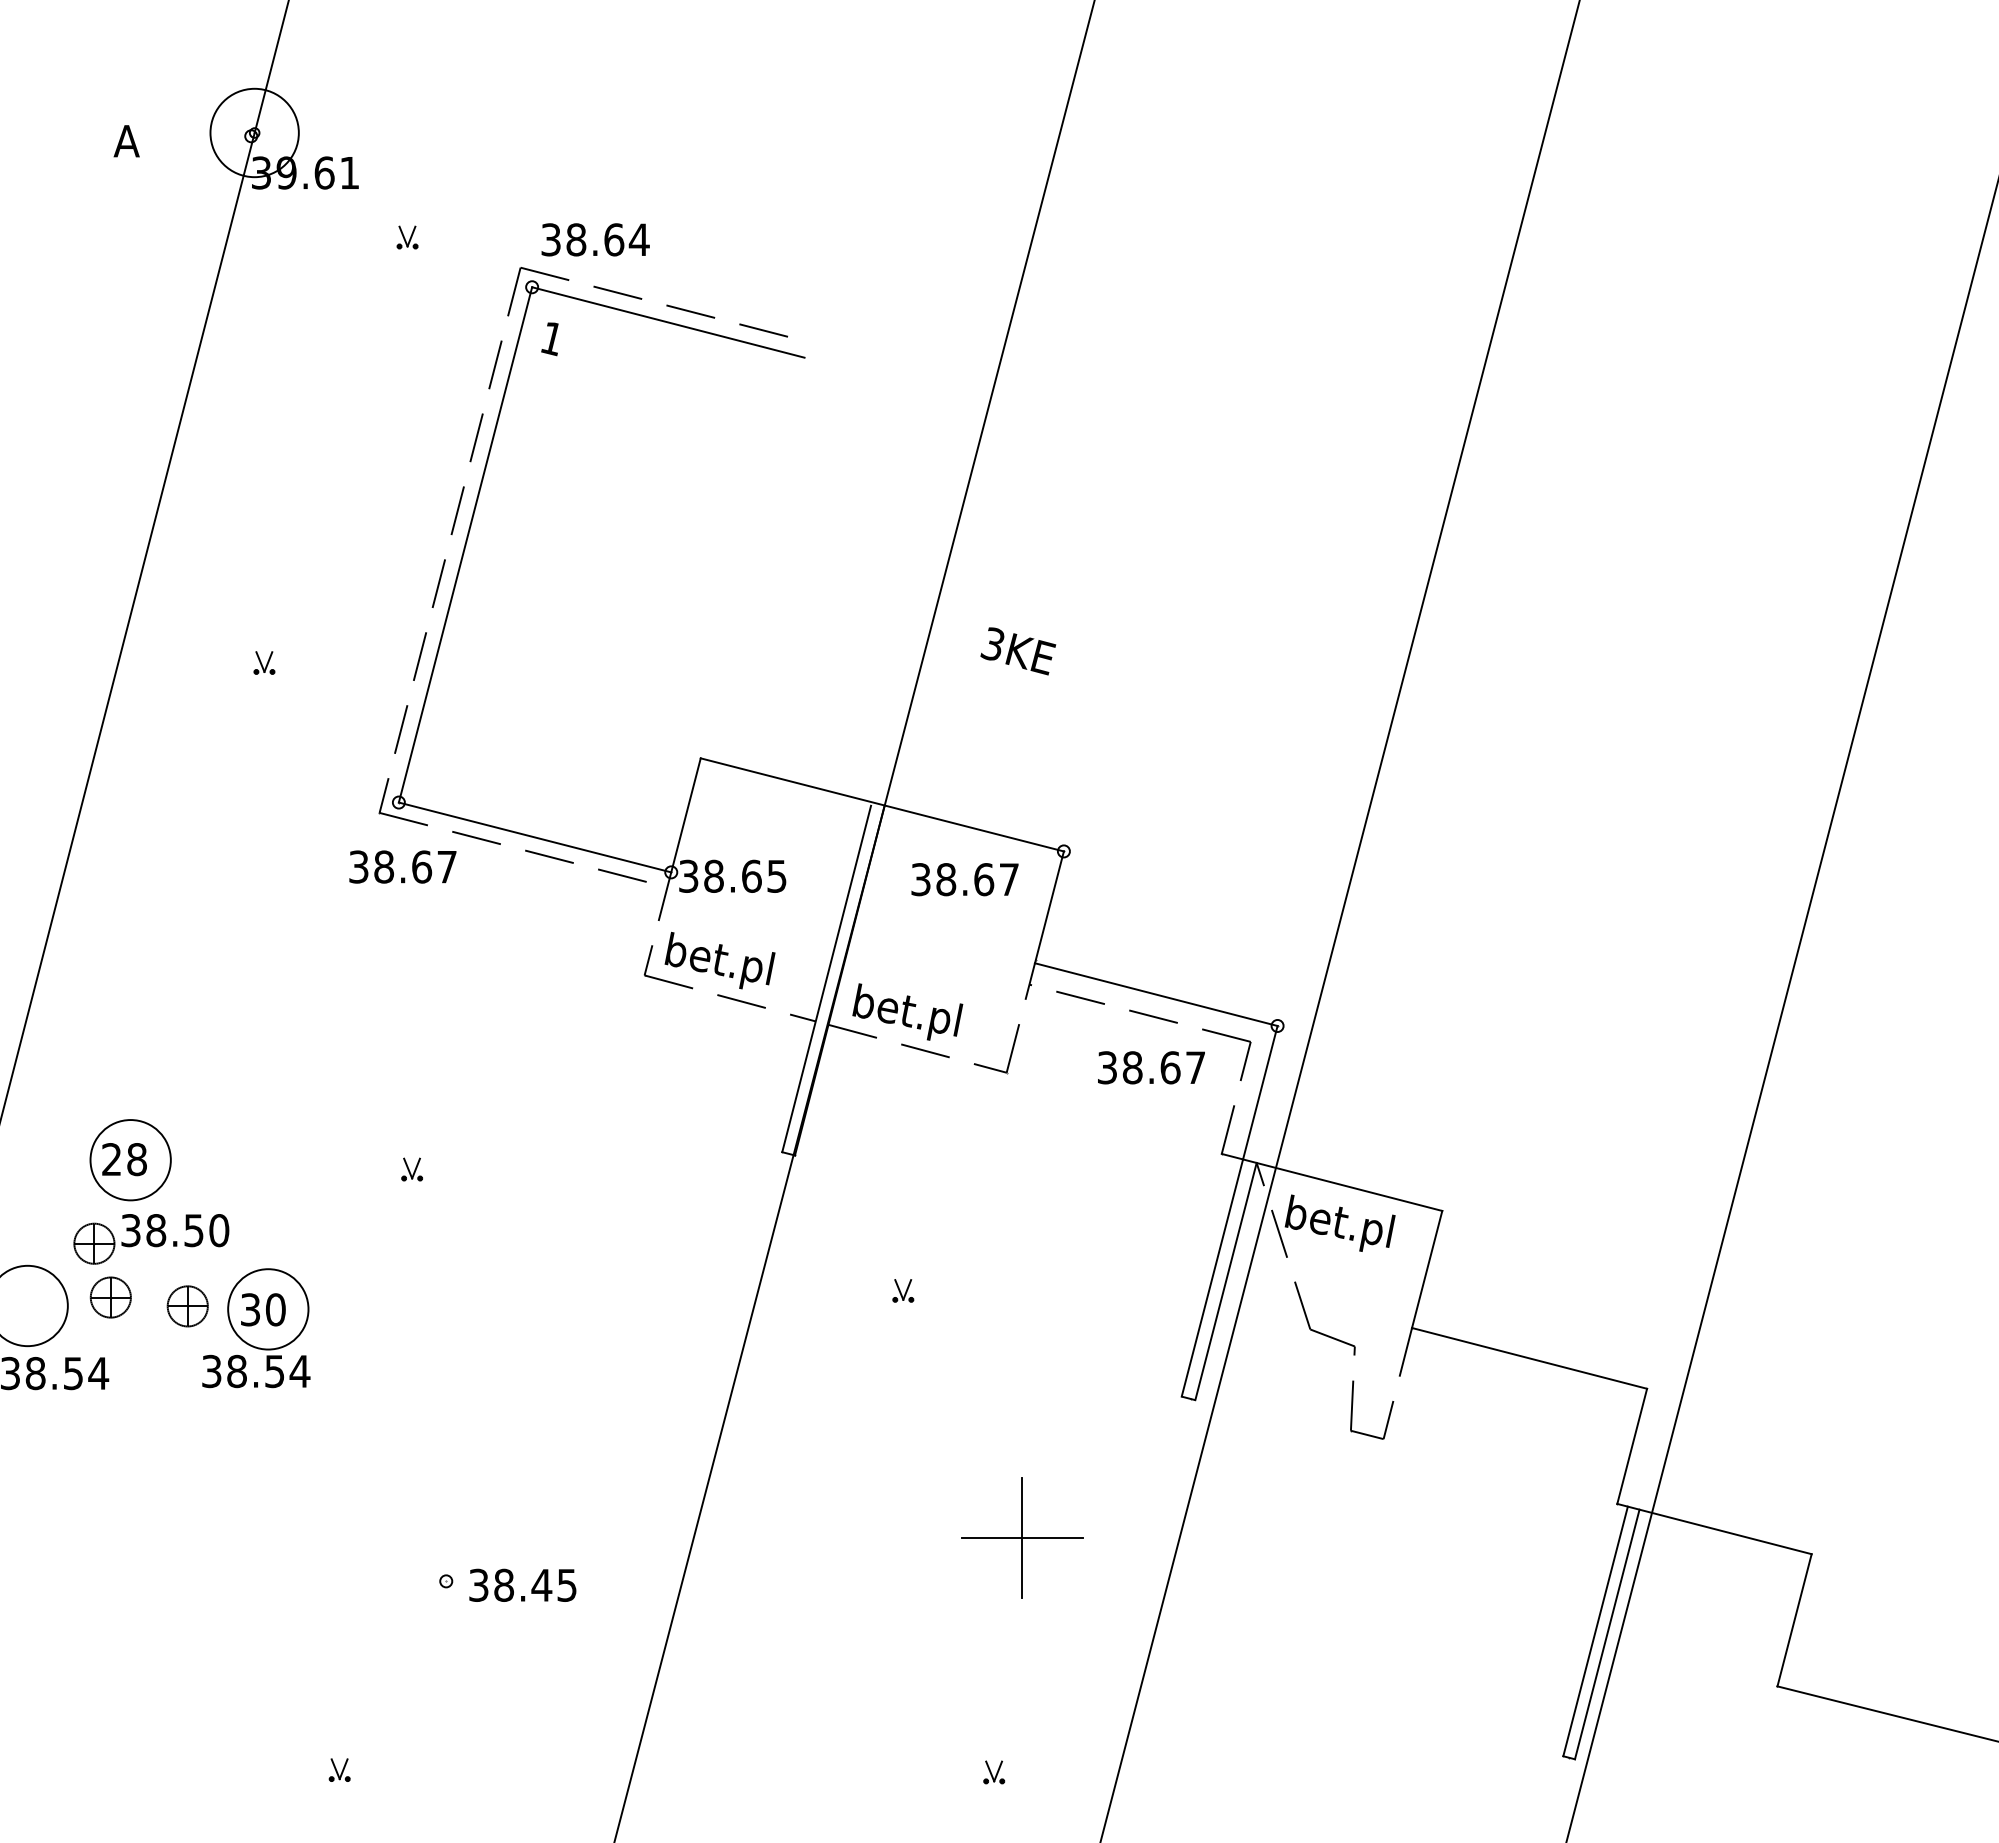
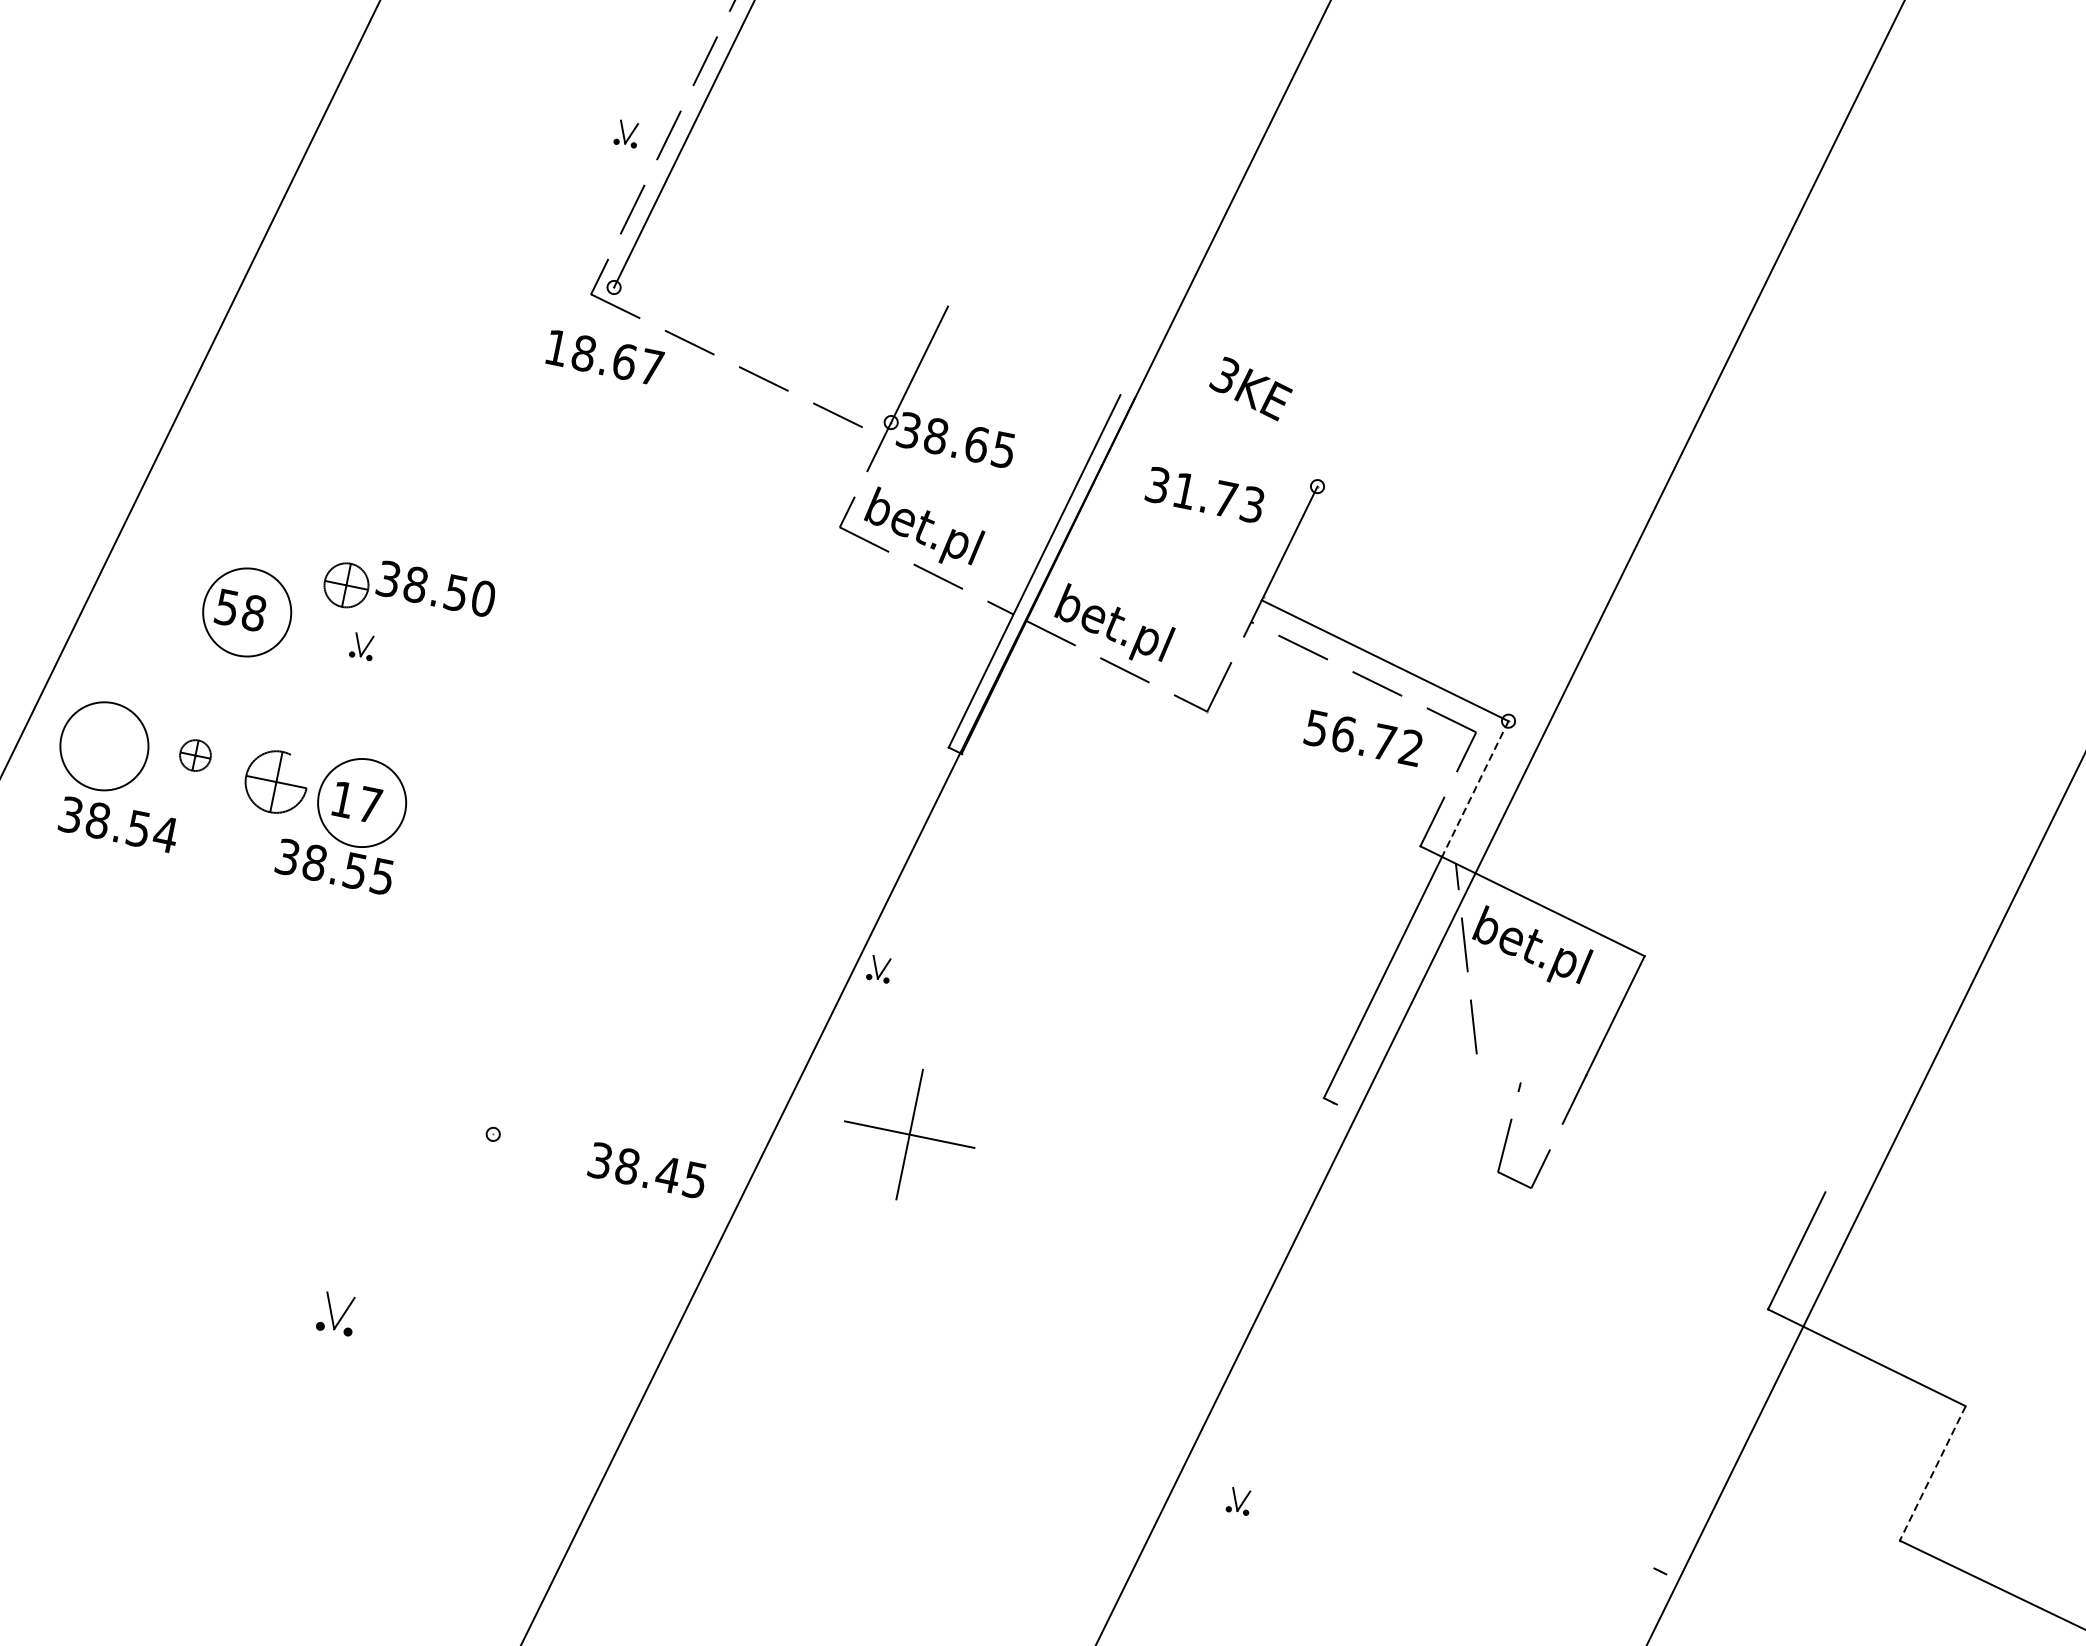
text: (1018, 651) -> (1250, 389), moved
part: (264, 662) -> (627, 133), moved
line: (881, 804) -> (1131, 395), removed
line: (534, 837) -> (752, 354), removed
text: (358, 866) -> (556, 347), 38.67 -> 18.67
text: (977, 879) -> (1218, 497), 38.67 -> 31.73
text: (1151, 1067) -> (1363, 737), 38.67 -> 56.72
line: (1260, 1092) -> (1475, 788), solid -> dashed
text: (111, 1159) -> (226, 607), 28 -> 58
part: (411, 1169) -> (362, 646), moved
part: (151, 1239) -> (408, 593), moved
line: (1225, 1281) -> (1396, 984), removed
part: (903, 1290) -> (880, 968), moved
part: (110, 1297) -> (195, 755), size x0.7
part: (187, 1306) -> (275, 782), size x1.4
text: (263, 1309) -> (356, 802), 30 -> 17
line: (1332, 1337) -> (1498, 1067), removed
line: (1529, 1358) -> (1705, 1133), removed
text: (299, 1371) -> (381, 876), 38.54 -> 38.55
part: (1022, 1537) -> (910, 1133), moved
text: (522, 1584) -> (647, 1169), moved
line: (1794, 1620) -> (1932, 1473), solid -> dashed
line: (1595, 1631) -> (1716, 1441), removed
line: (1606, 1634) -> (1727, 1447), removed
part: (339, 1769) -> (337, 1312), size x1.6
part: (994, 1772) -> (1239, 1501), moved

